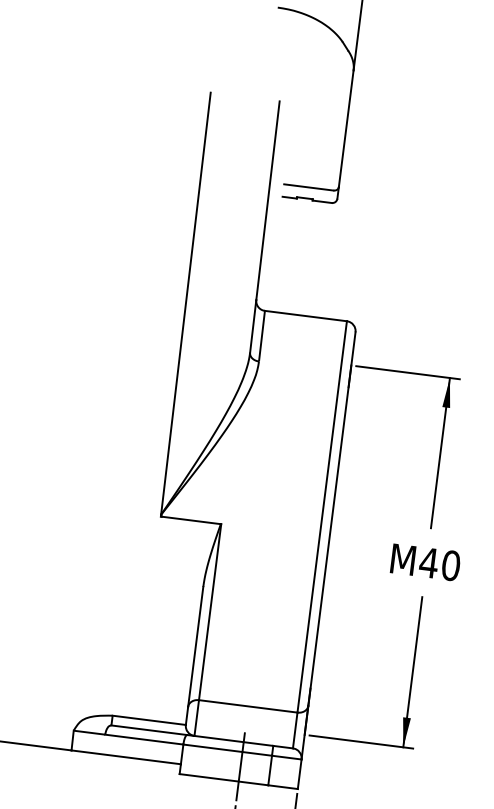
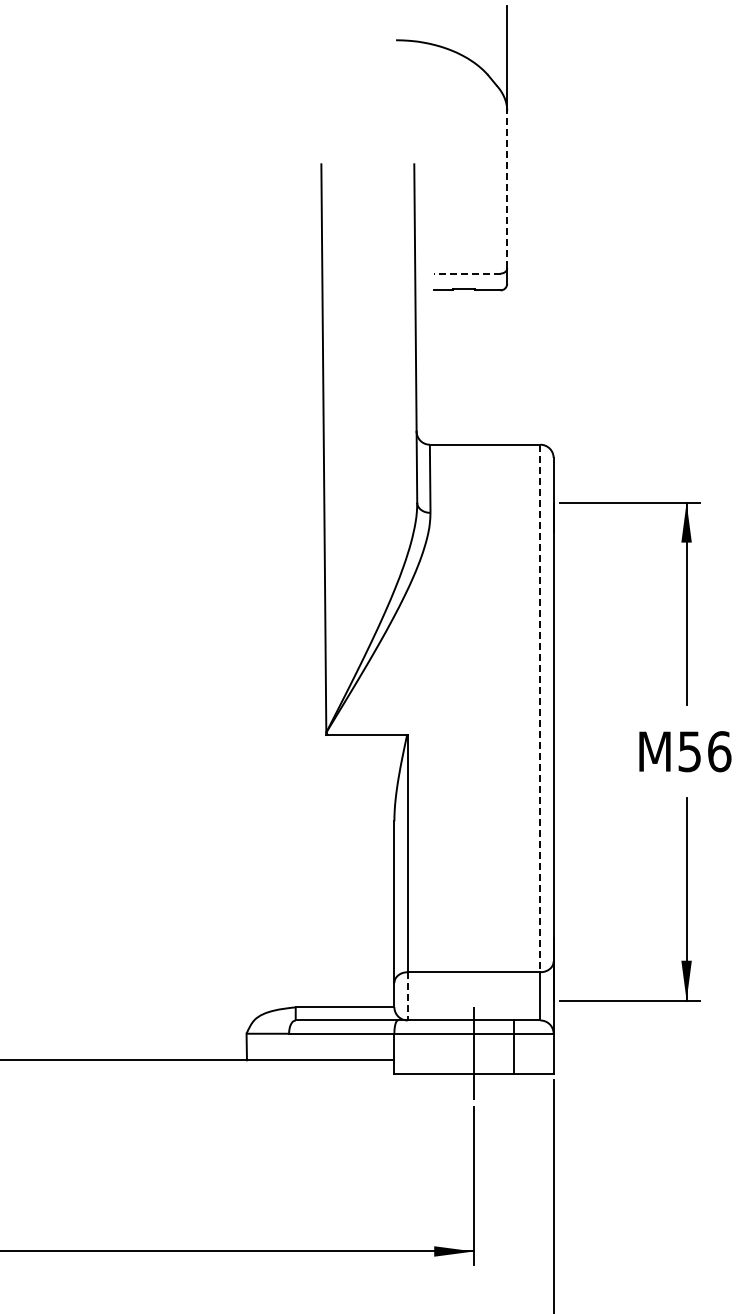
line: (346, 128) -> (507, 189), solid -> dashed
line: (308, 187) -> (466, 273), solid -> dashed
line: (322, 516) -> (540, 708), solid -> dashed
text: (439, 564) -> (704, 751), M40 -> M56
line: (196, 718) -> (407, 996), solid -> dashed

